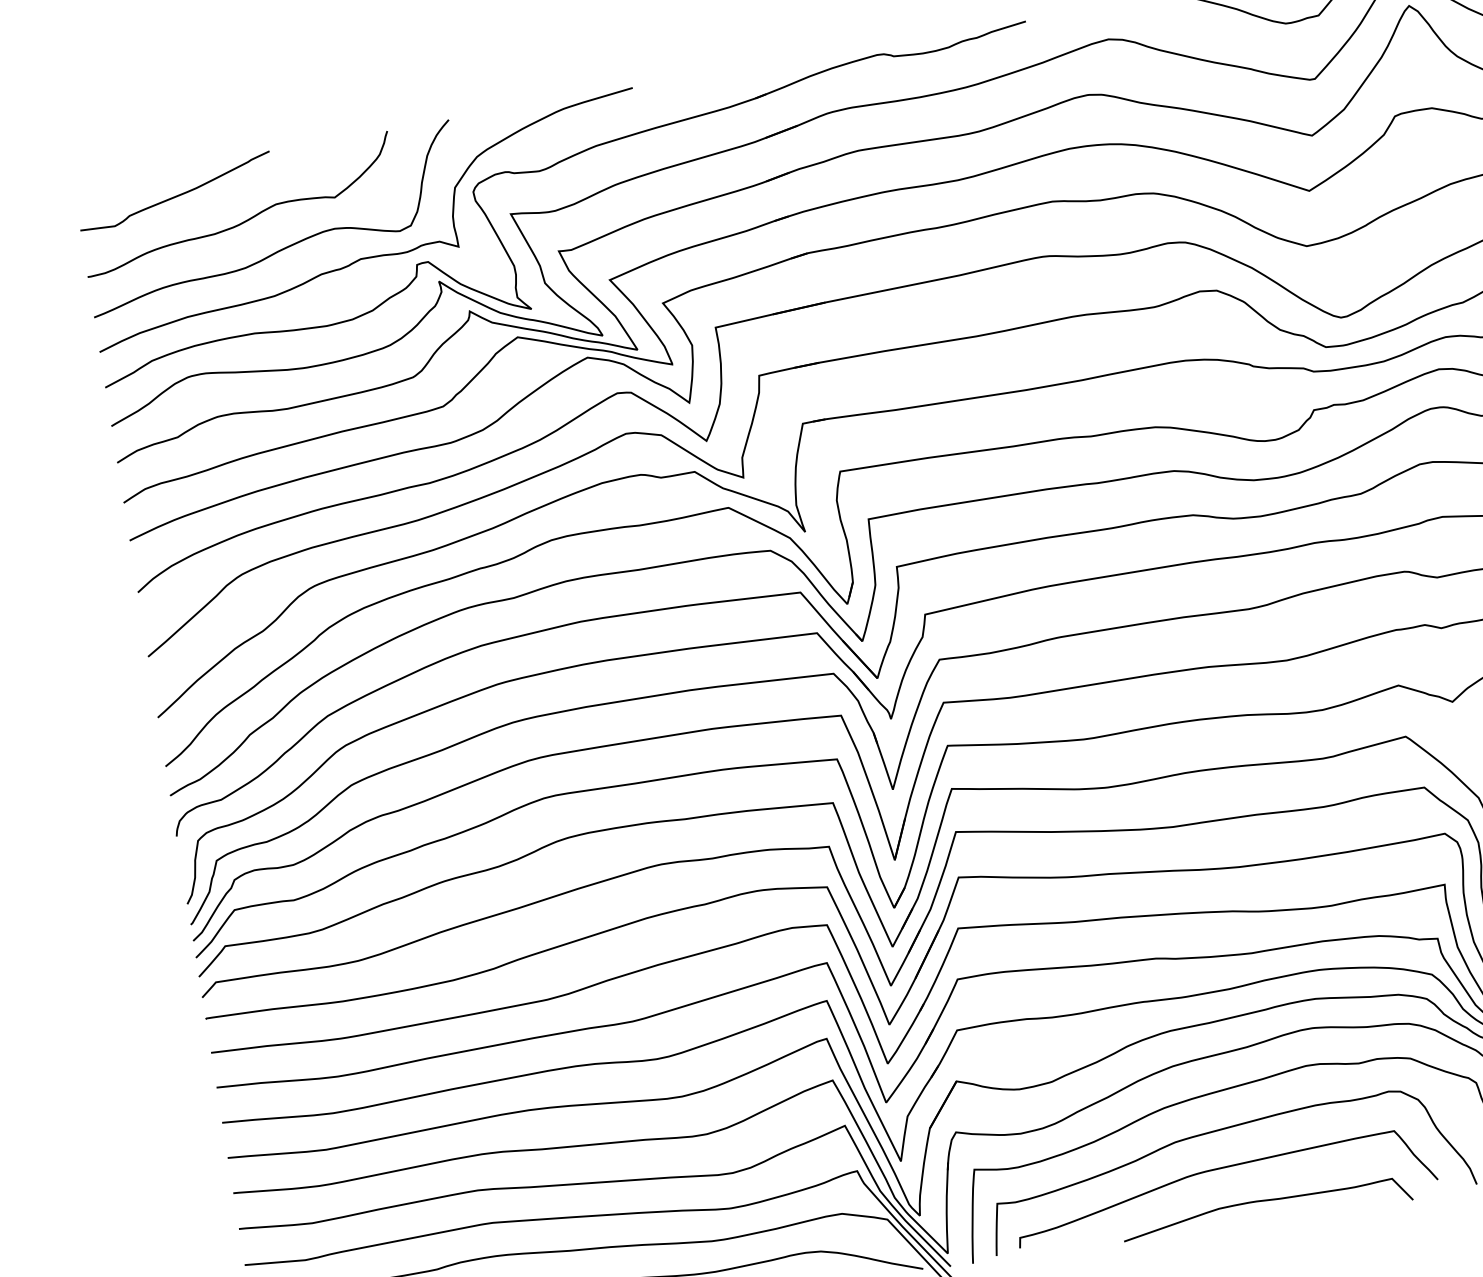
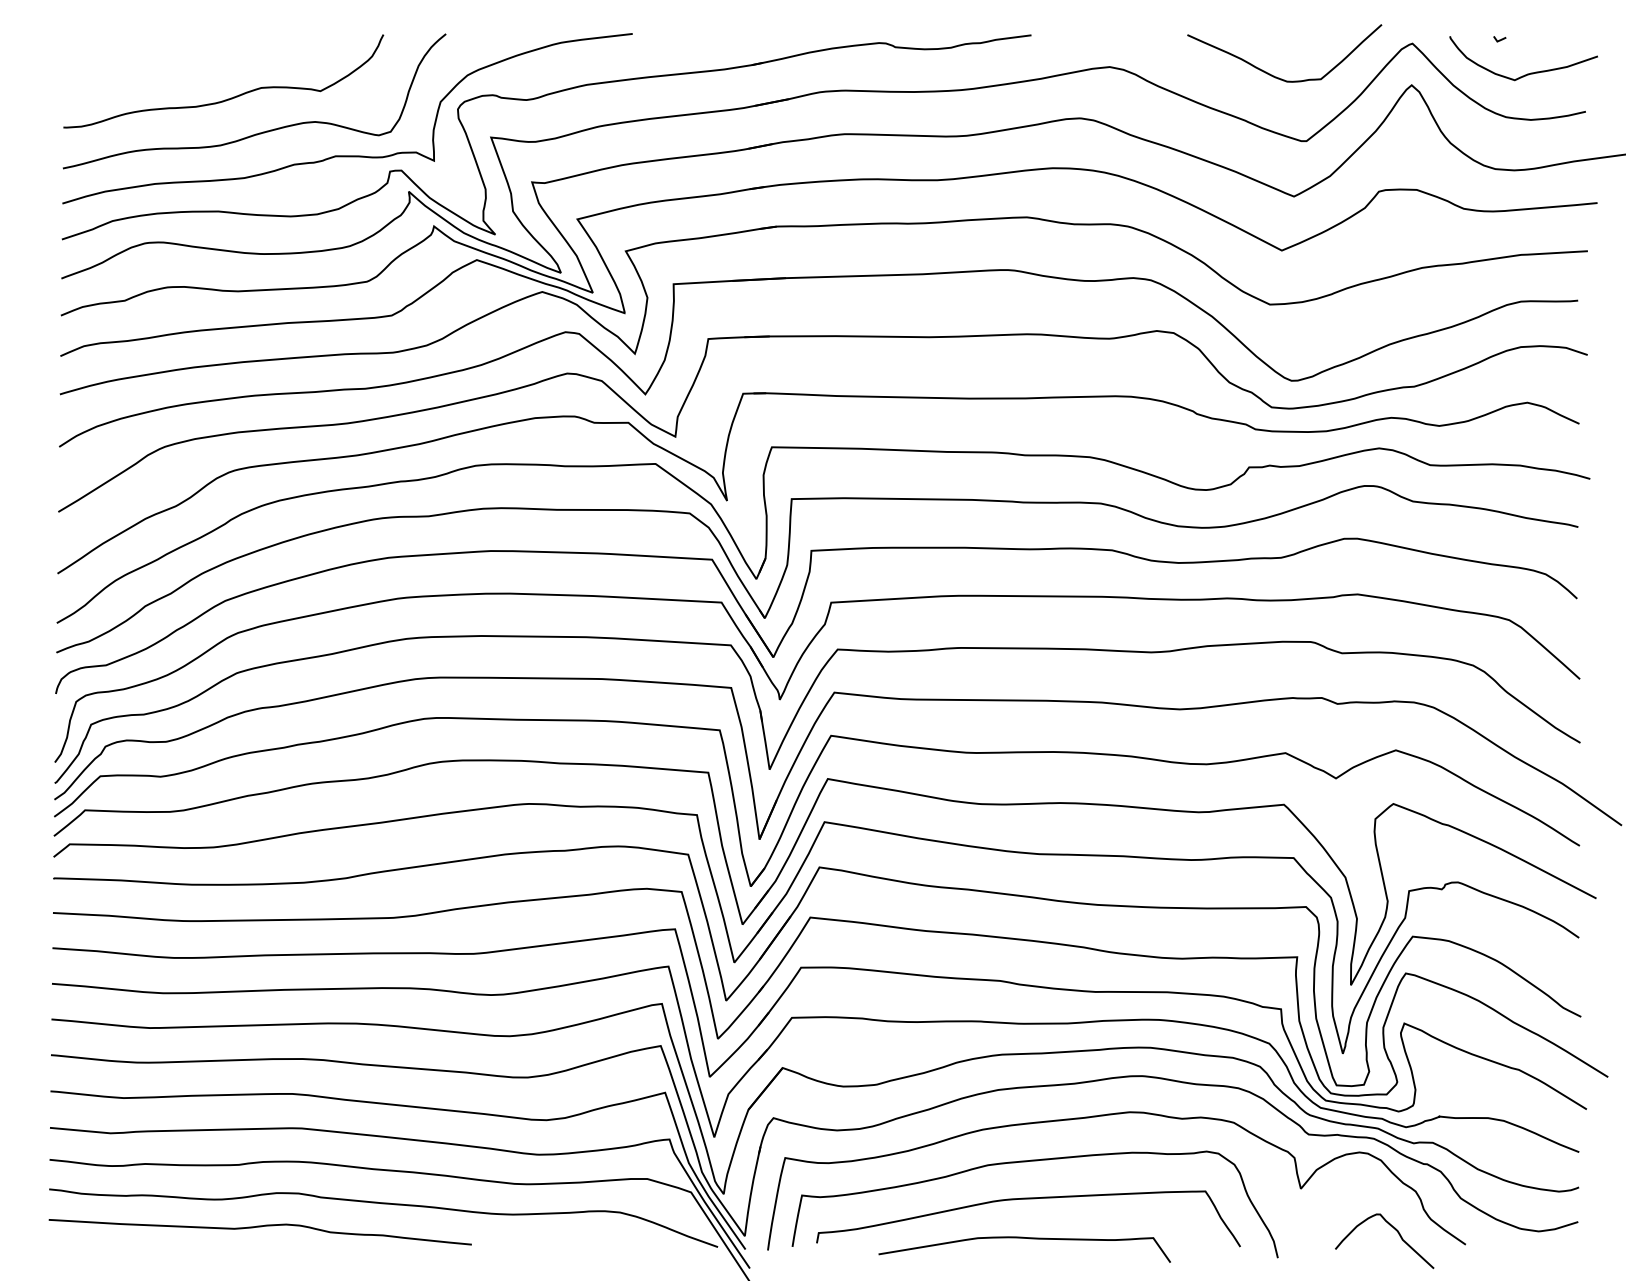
curve: (178, 194) -> (166, 61), removed
curve: (1265, 1201) -> (1024, 1238), moved

